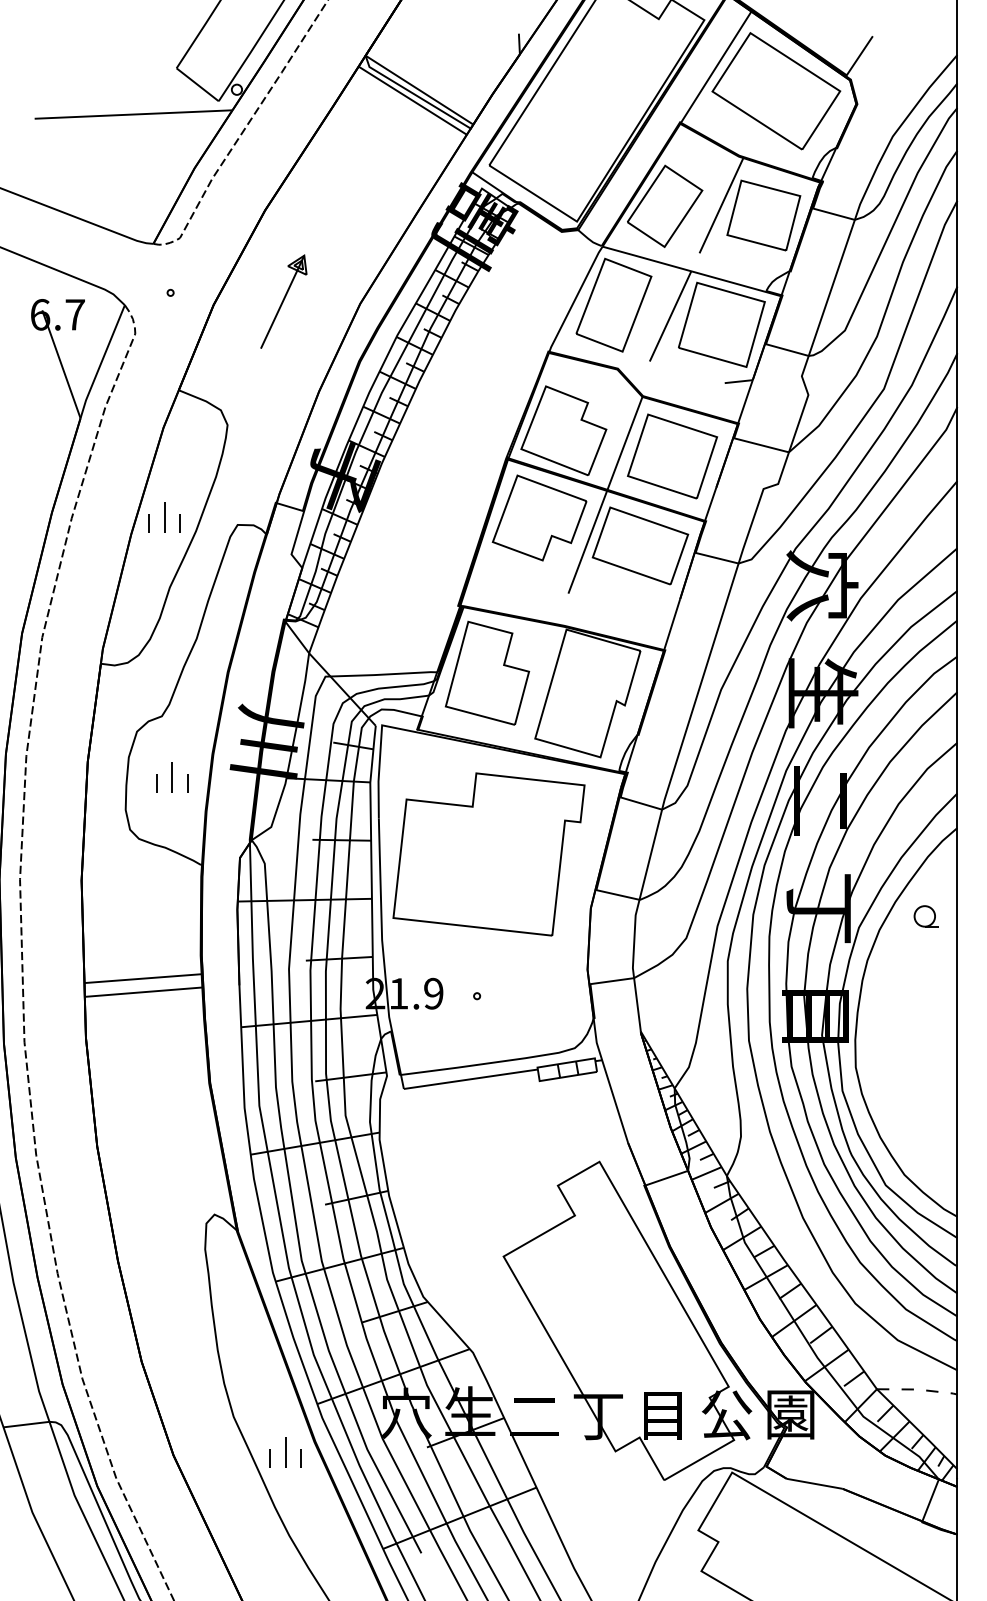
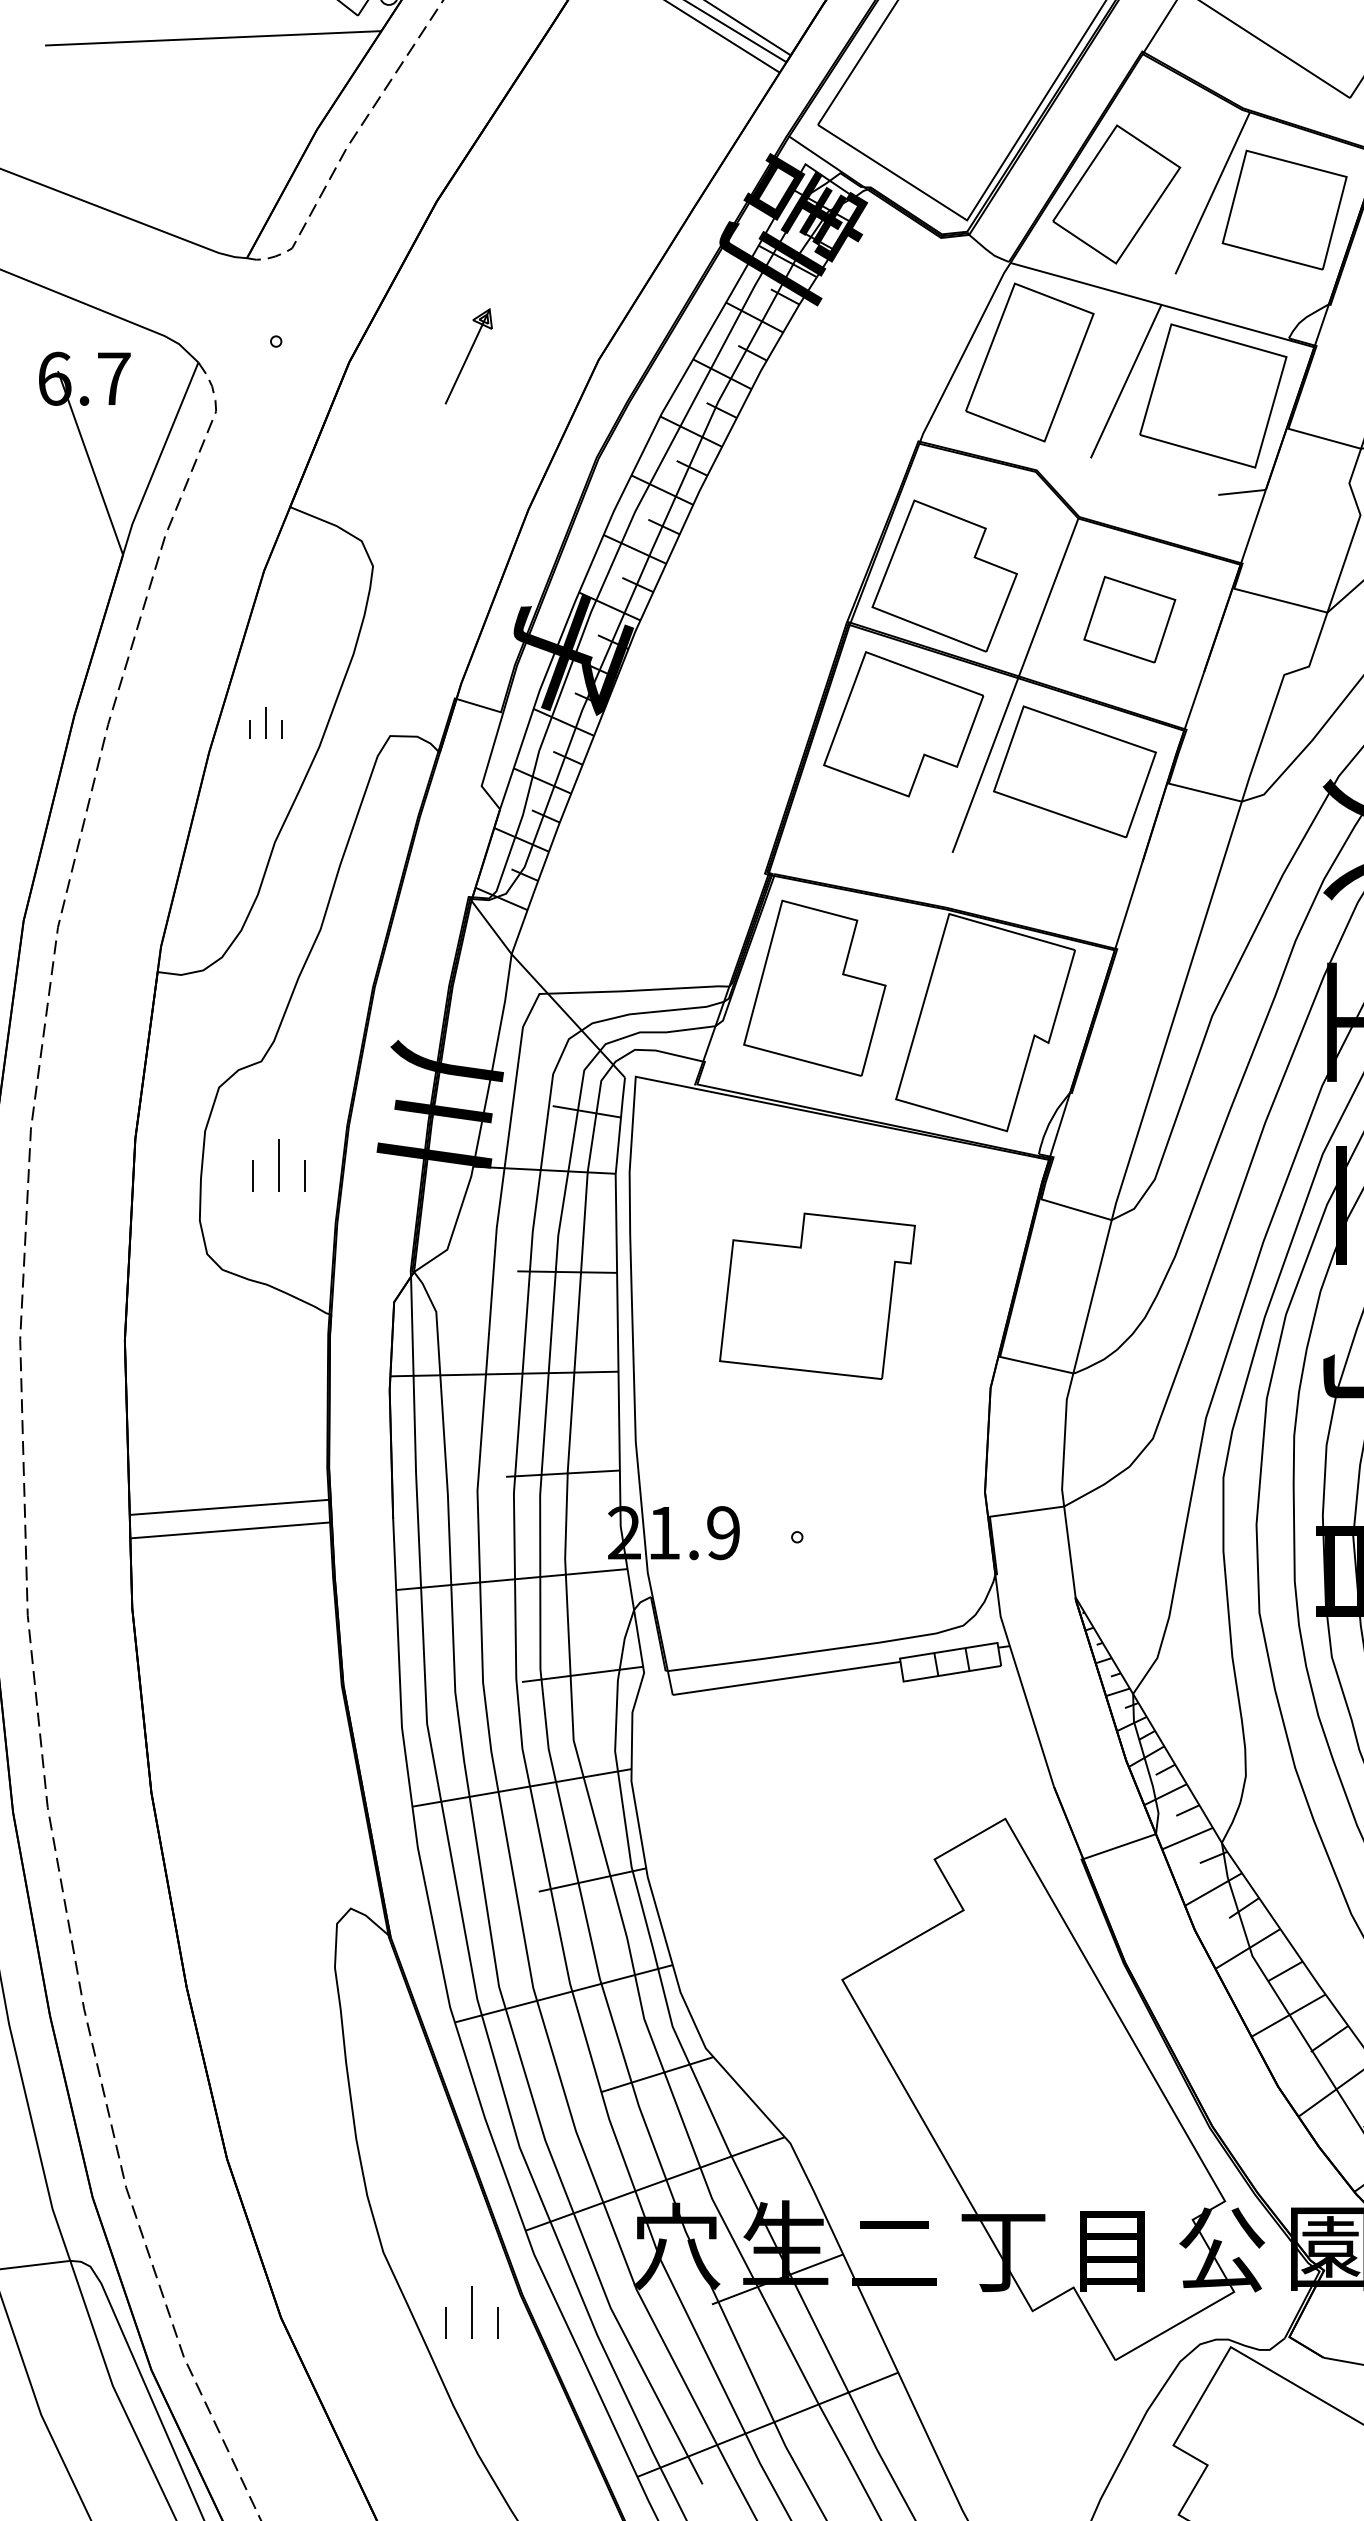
part: (283, 301) -> (468, 356), size x0.6
part: (672, 456) -> (1129, 619), size x0.6
part: (164, 517) -> (265, 723), size x0.6
part: (488, 854) -> (816, 1296), size x0.6

